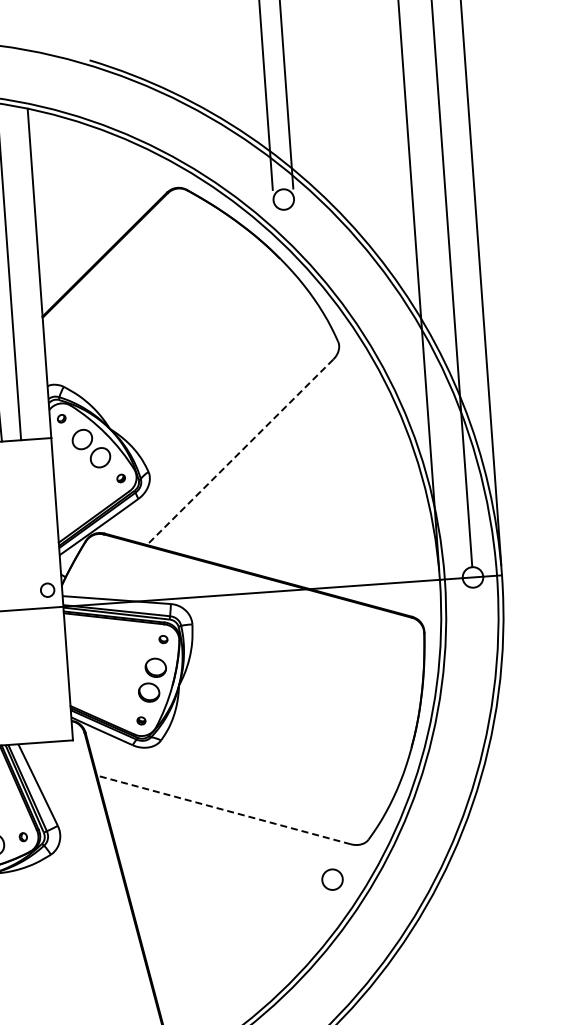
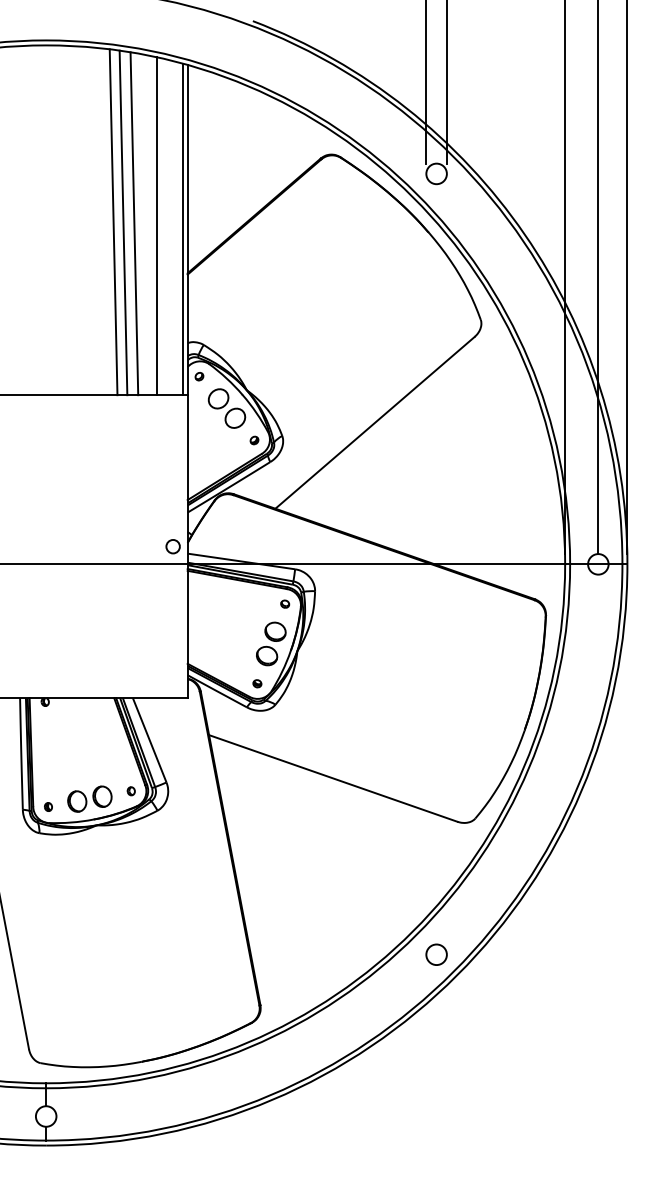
line: (35, 273) -> (183, 229), added
line: (239, 452) -> (374, 423), dashed -> solid
line: (223, 810) -> (332, 778), dashed -> solid
circle: (332, 879) -> (436, 954), moved

